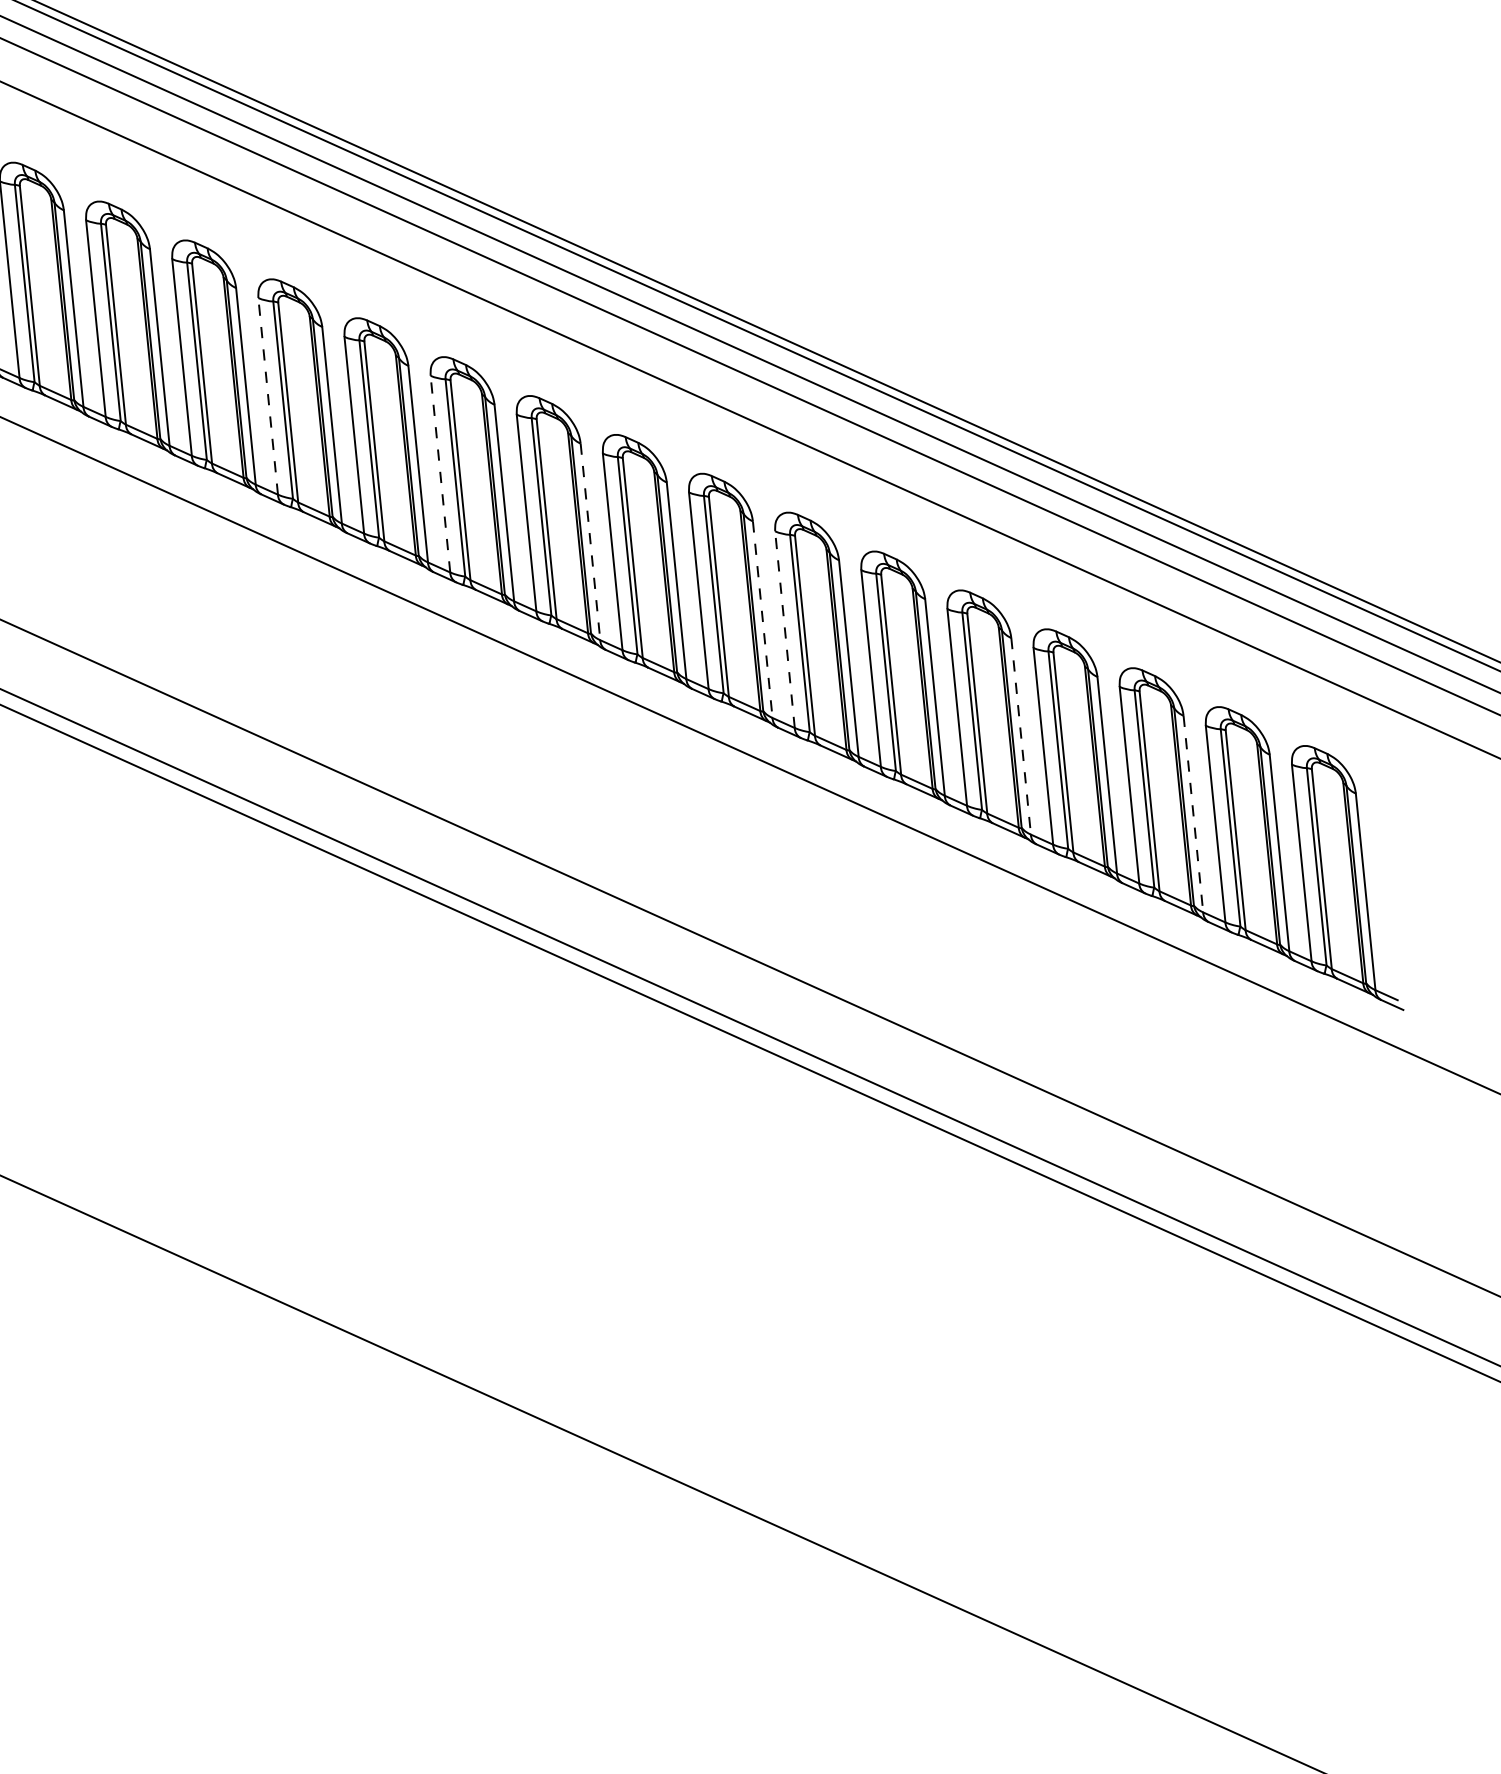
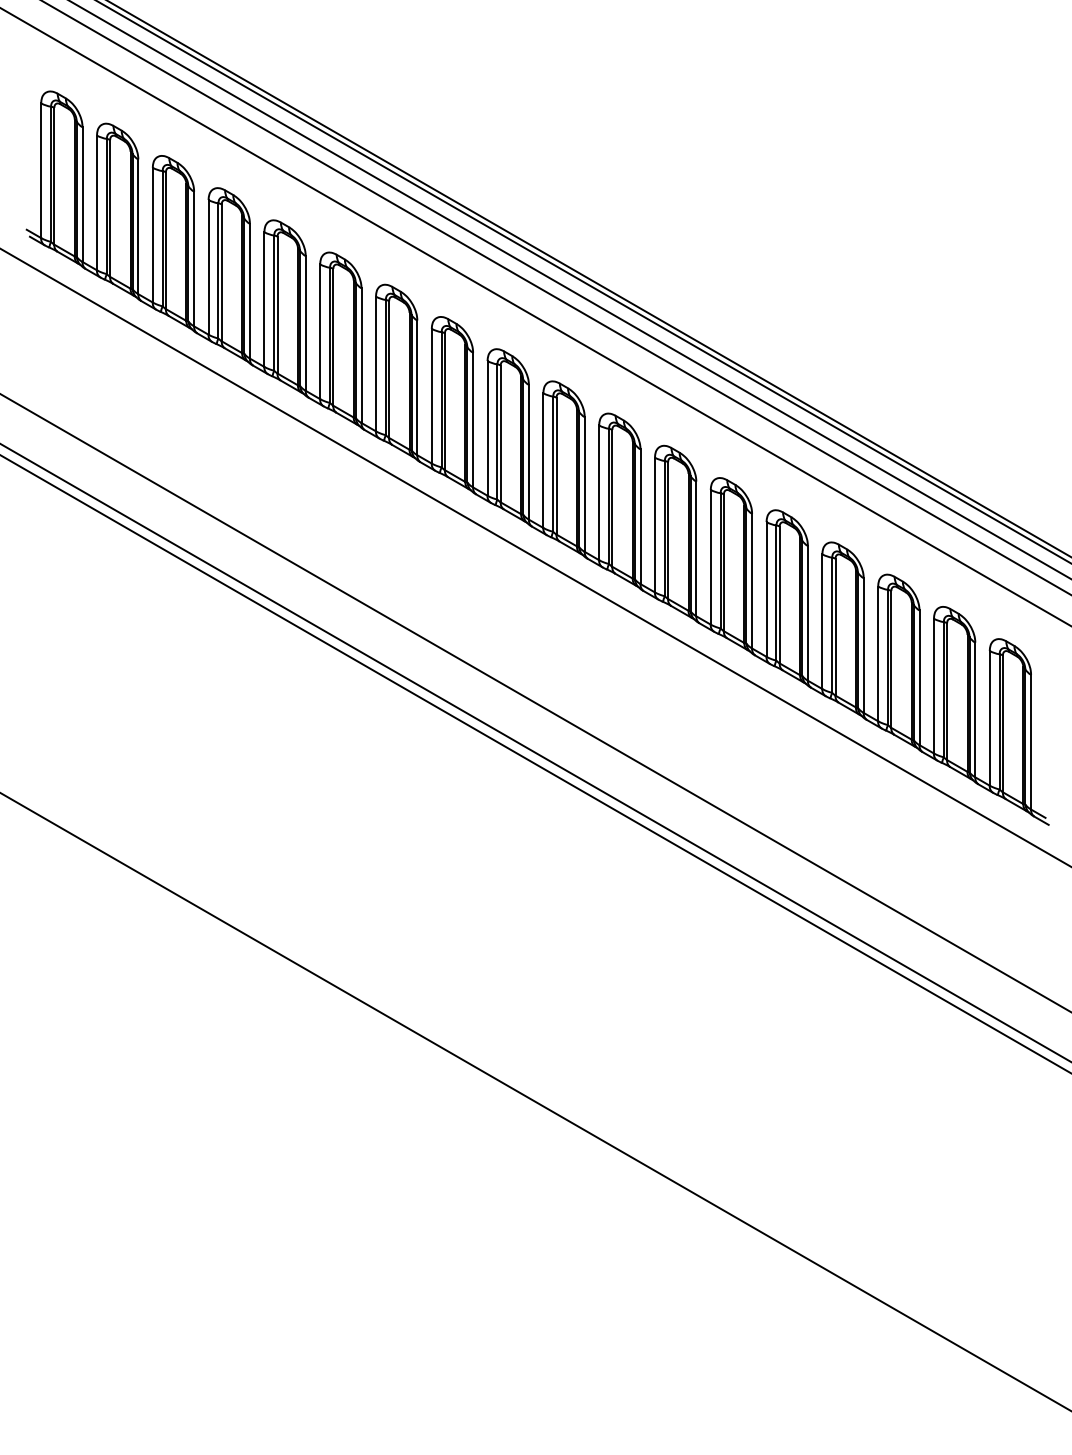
line: (268, 395) -> (320, 331), dashed -> solid
line: (439, 473) -> (431, 395), dashed -> solid
line: (589, 542) -> (528, 452), dashed -> solid
line: (762, 620) -> (640, 517), dashed -> solid
line: (784, 628) -> (654, 524), dashed -> solid
line: (1020, 736) -> (807, 613), dashed -> solid
line: (1193, 815) -> (919, 678), dashed -> solid

